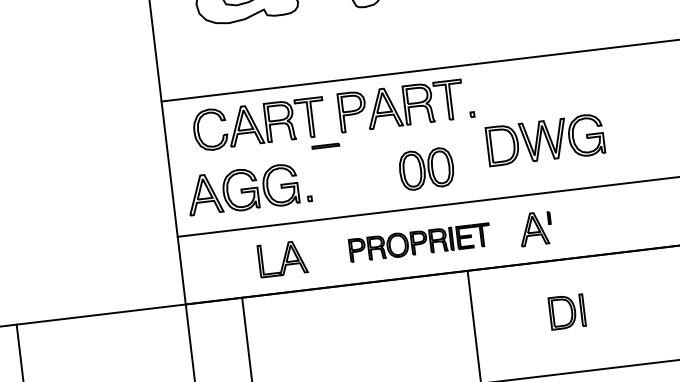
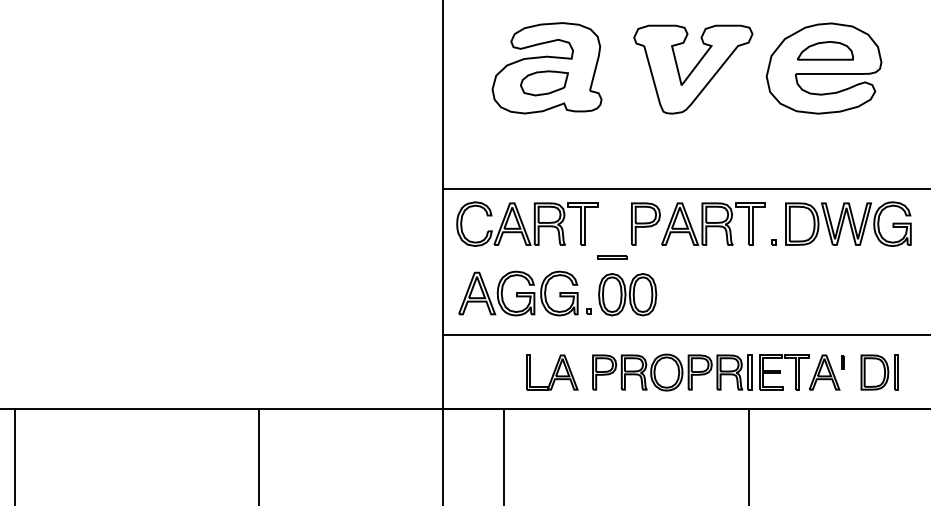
part: (259, 123) -> (527, 223), moved
part: (545, 139) -> (848, 223), moved
part: (426, 168) -> (627, 294), moved
part: (419, 242) -> (700, 372), size x1.43
part: (566, 312) -> (879, 372), moved

